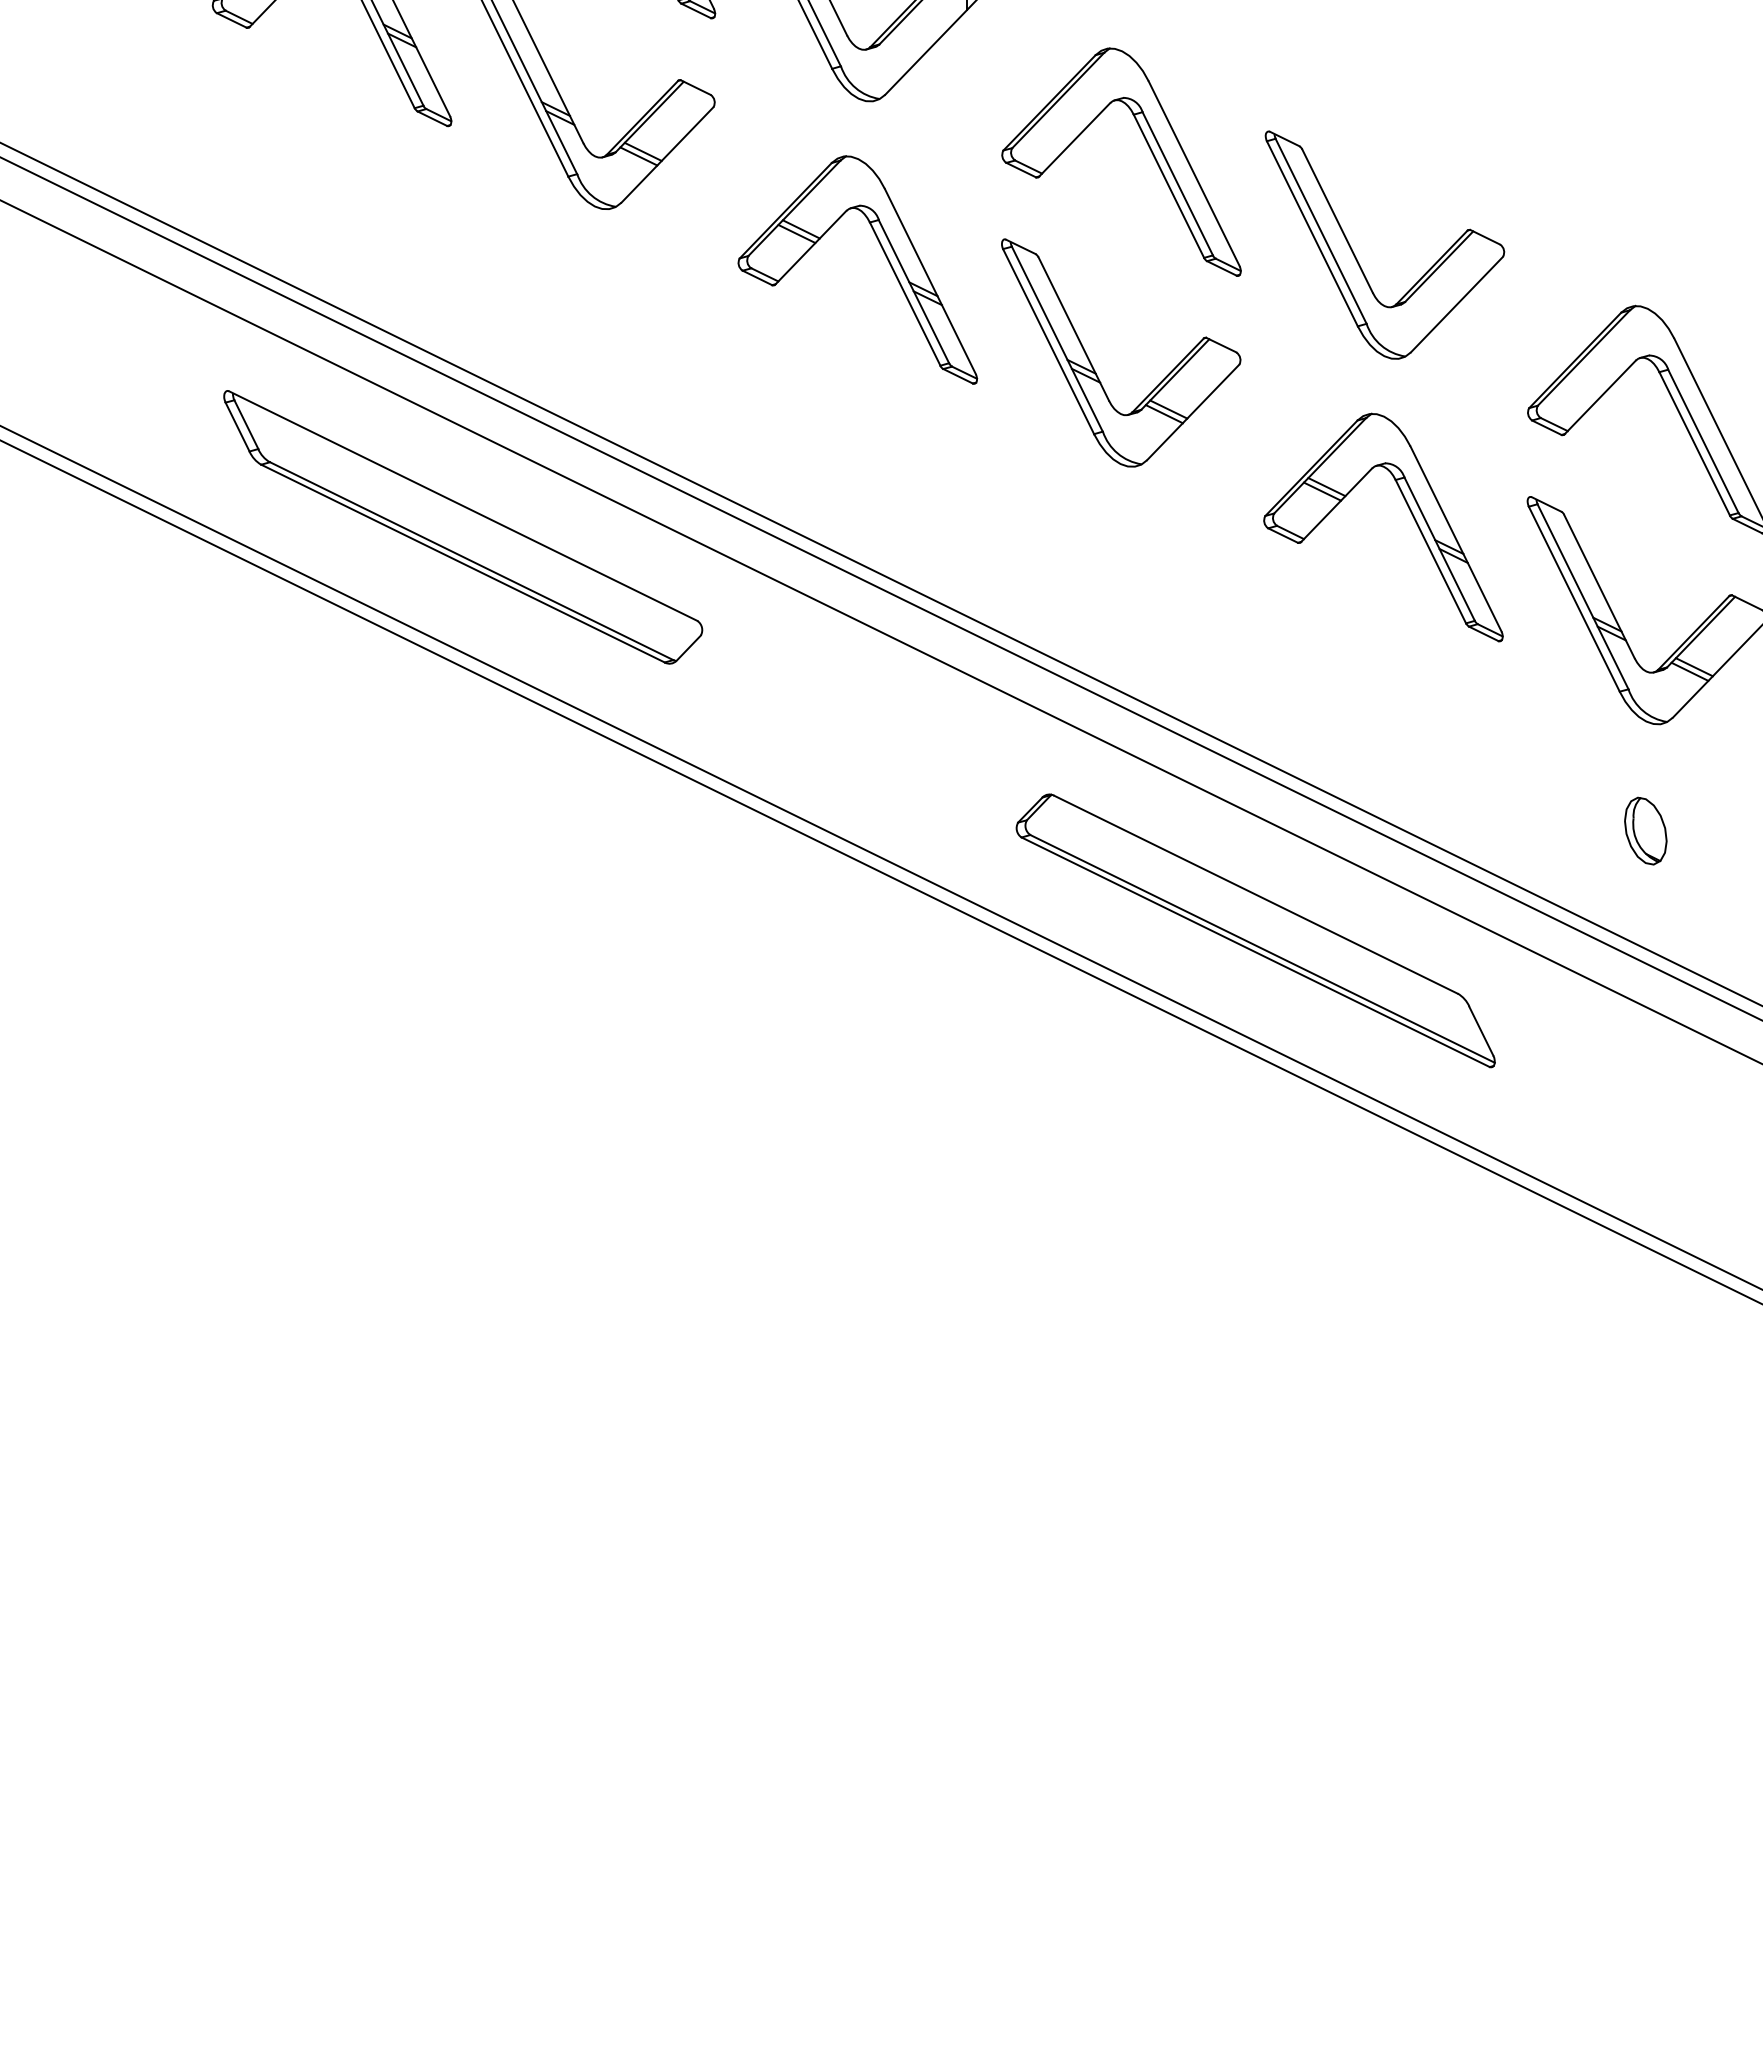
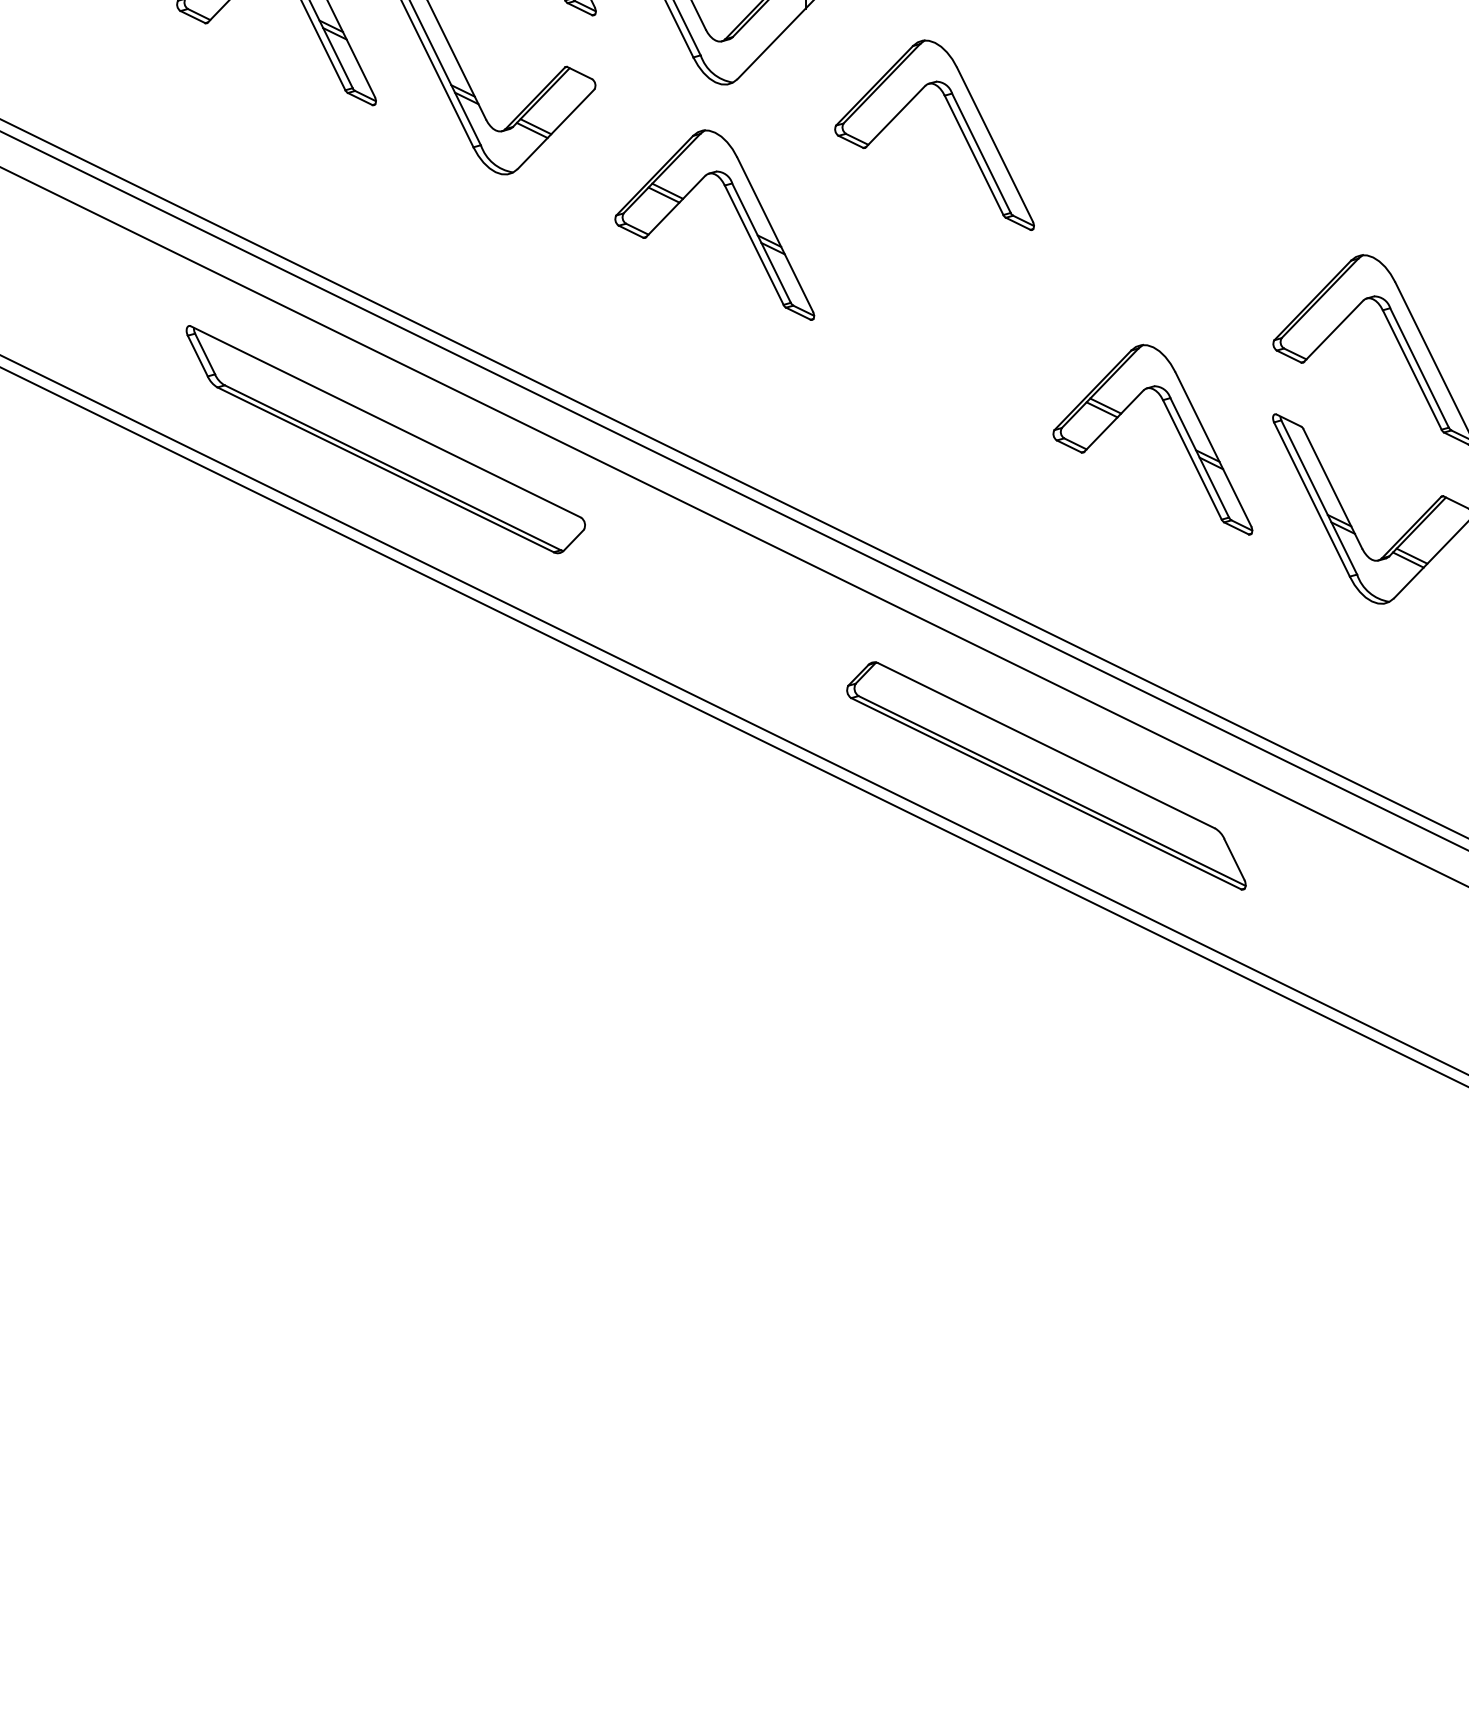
part: (1356, 257) -> (1130, 214), removed
part: (1093, 366) -> (911, 305), removed
part: (1645, 830) -> (1371, 692), removed

